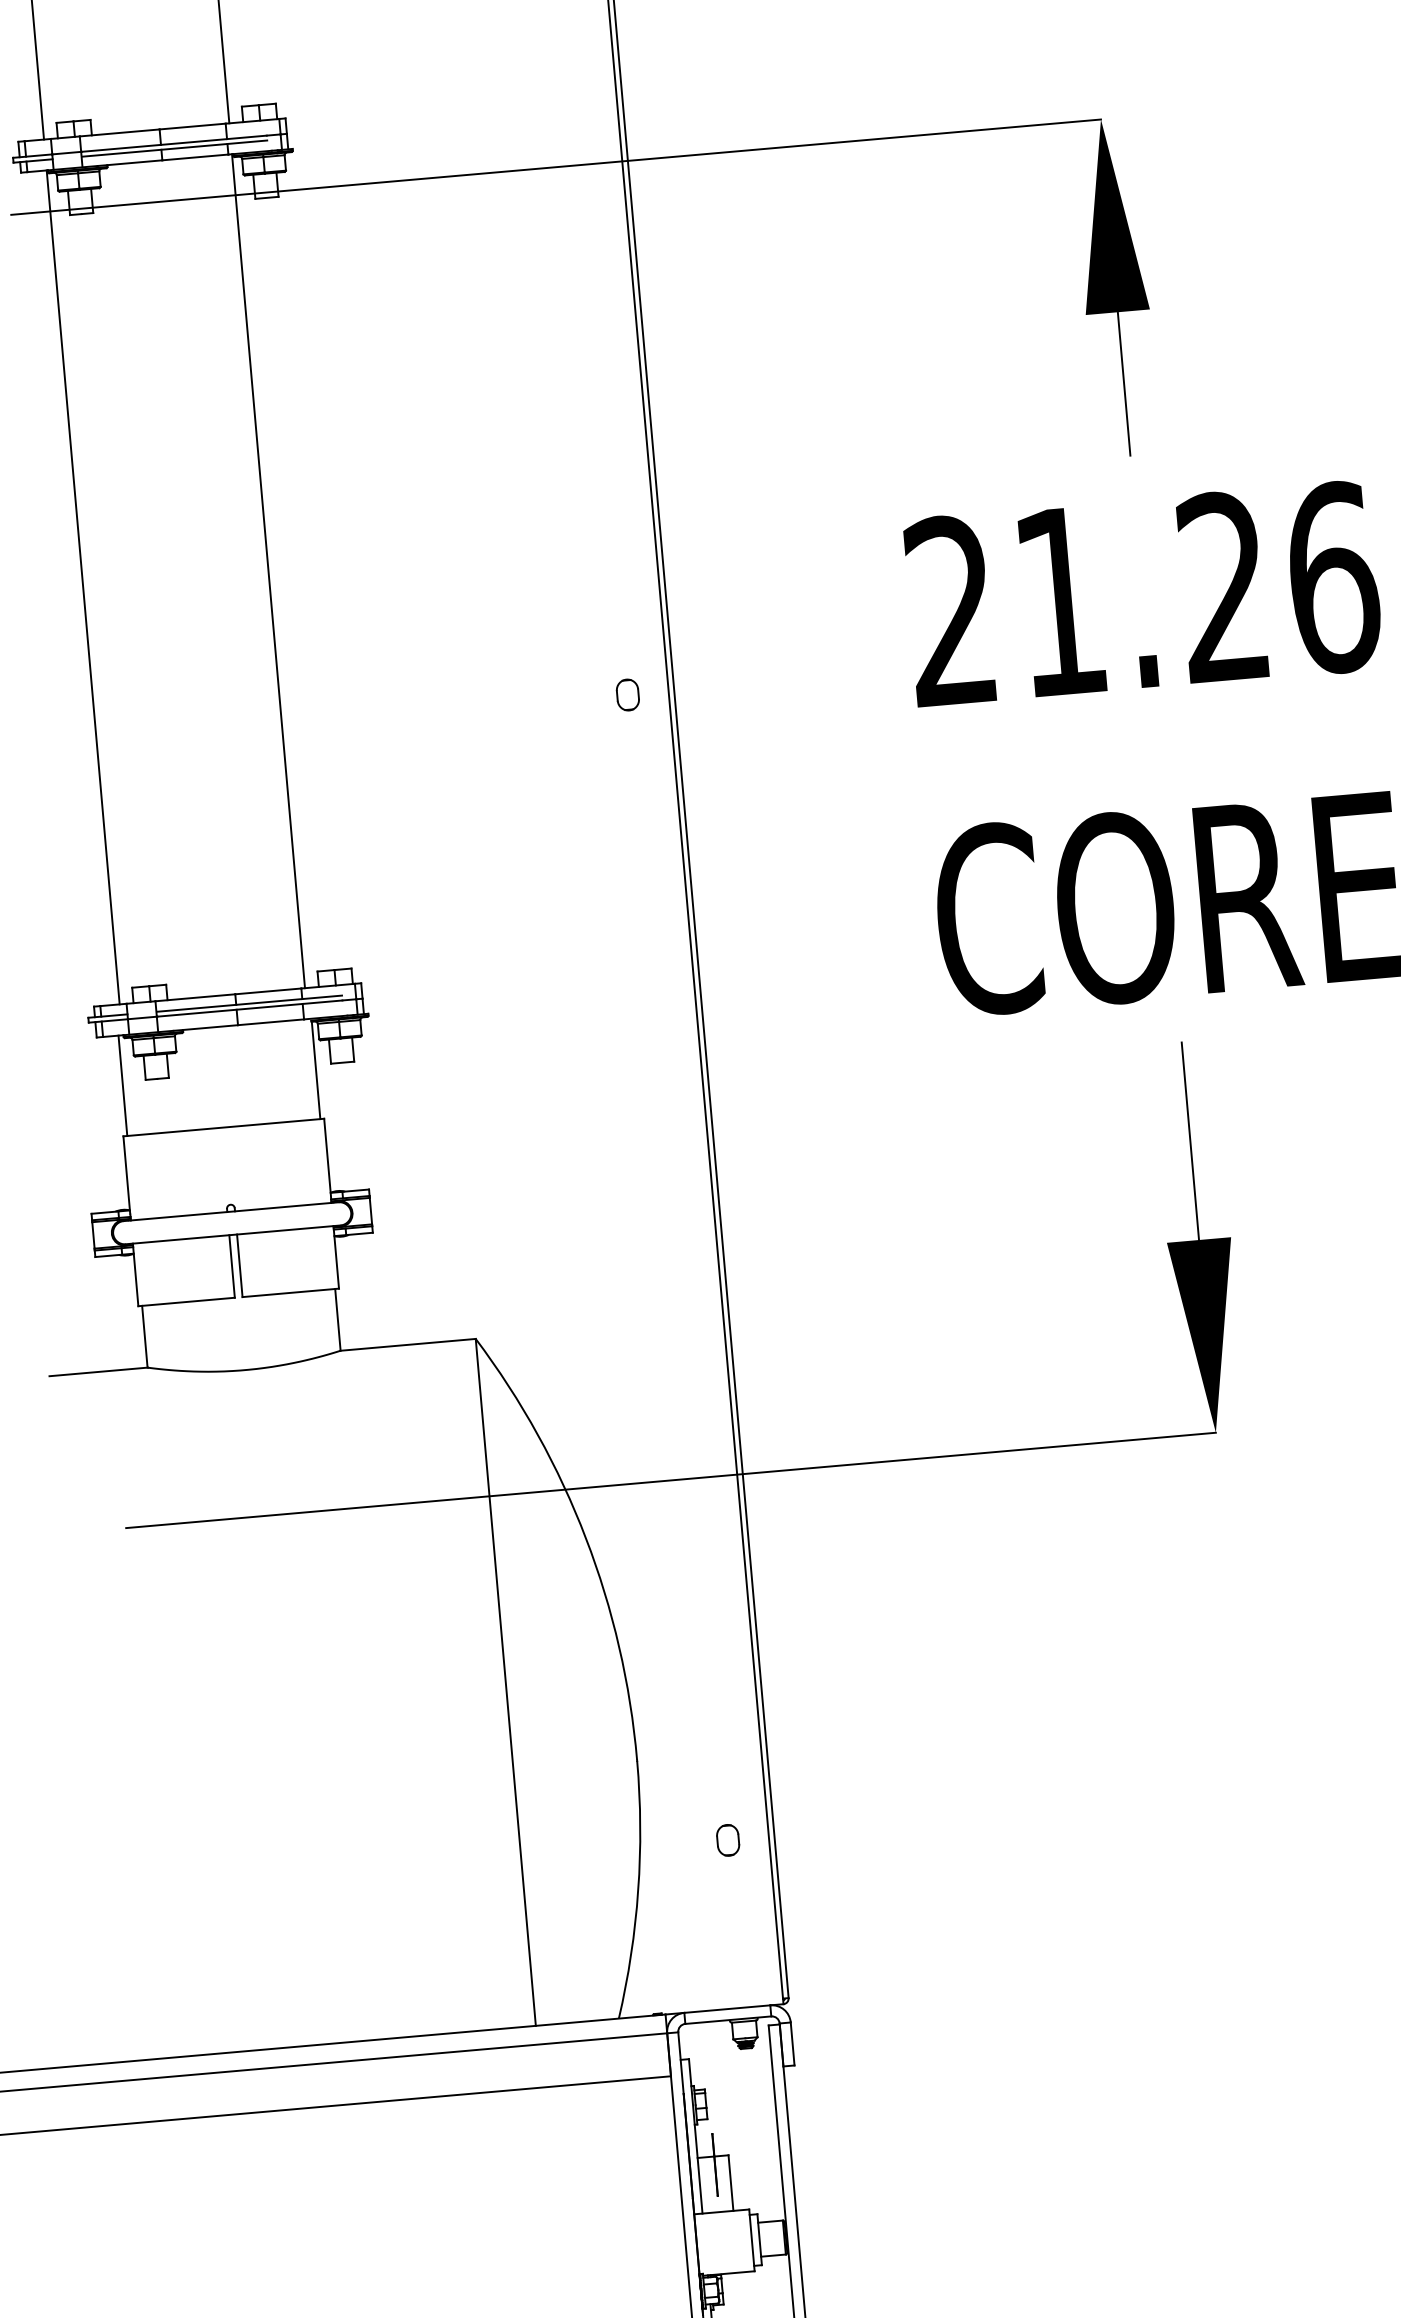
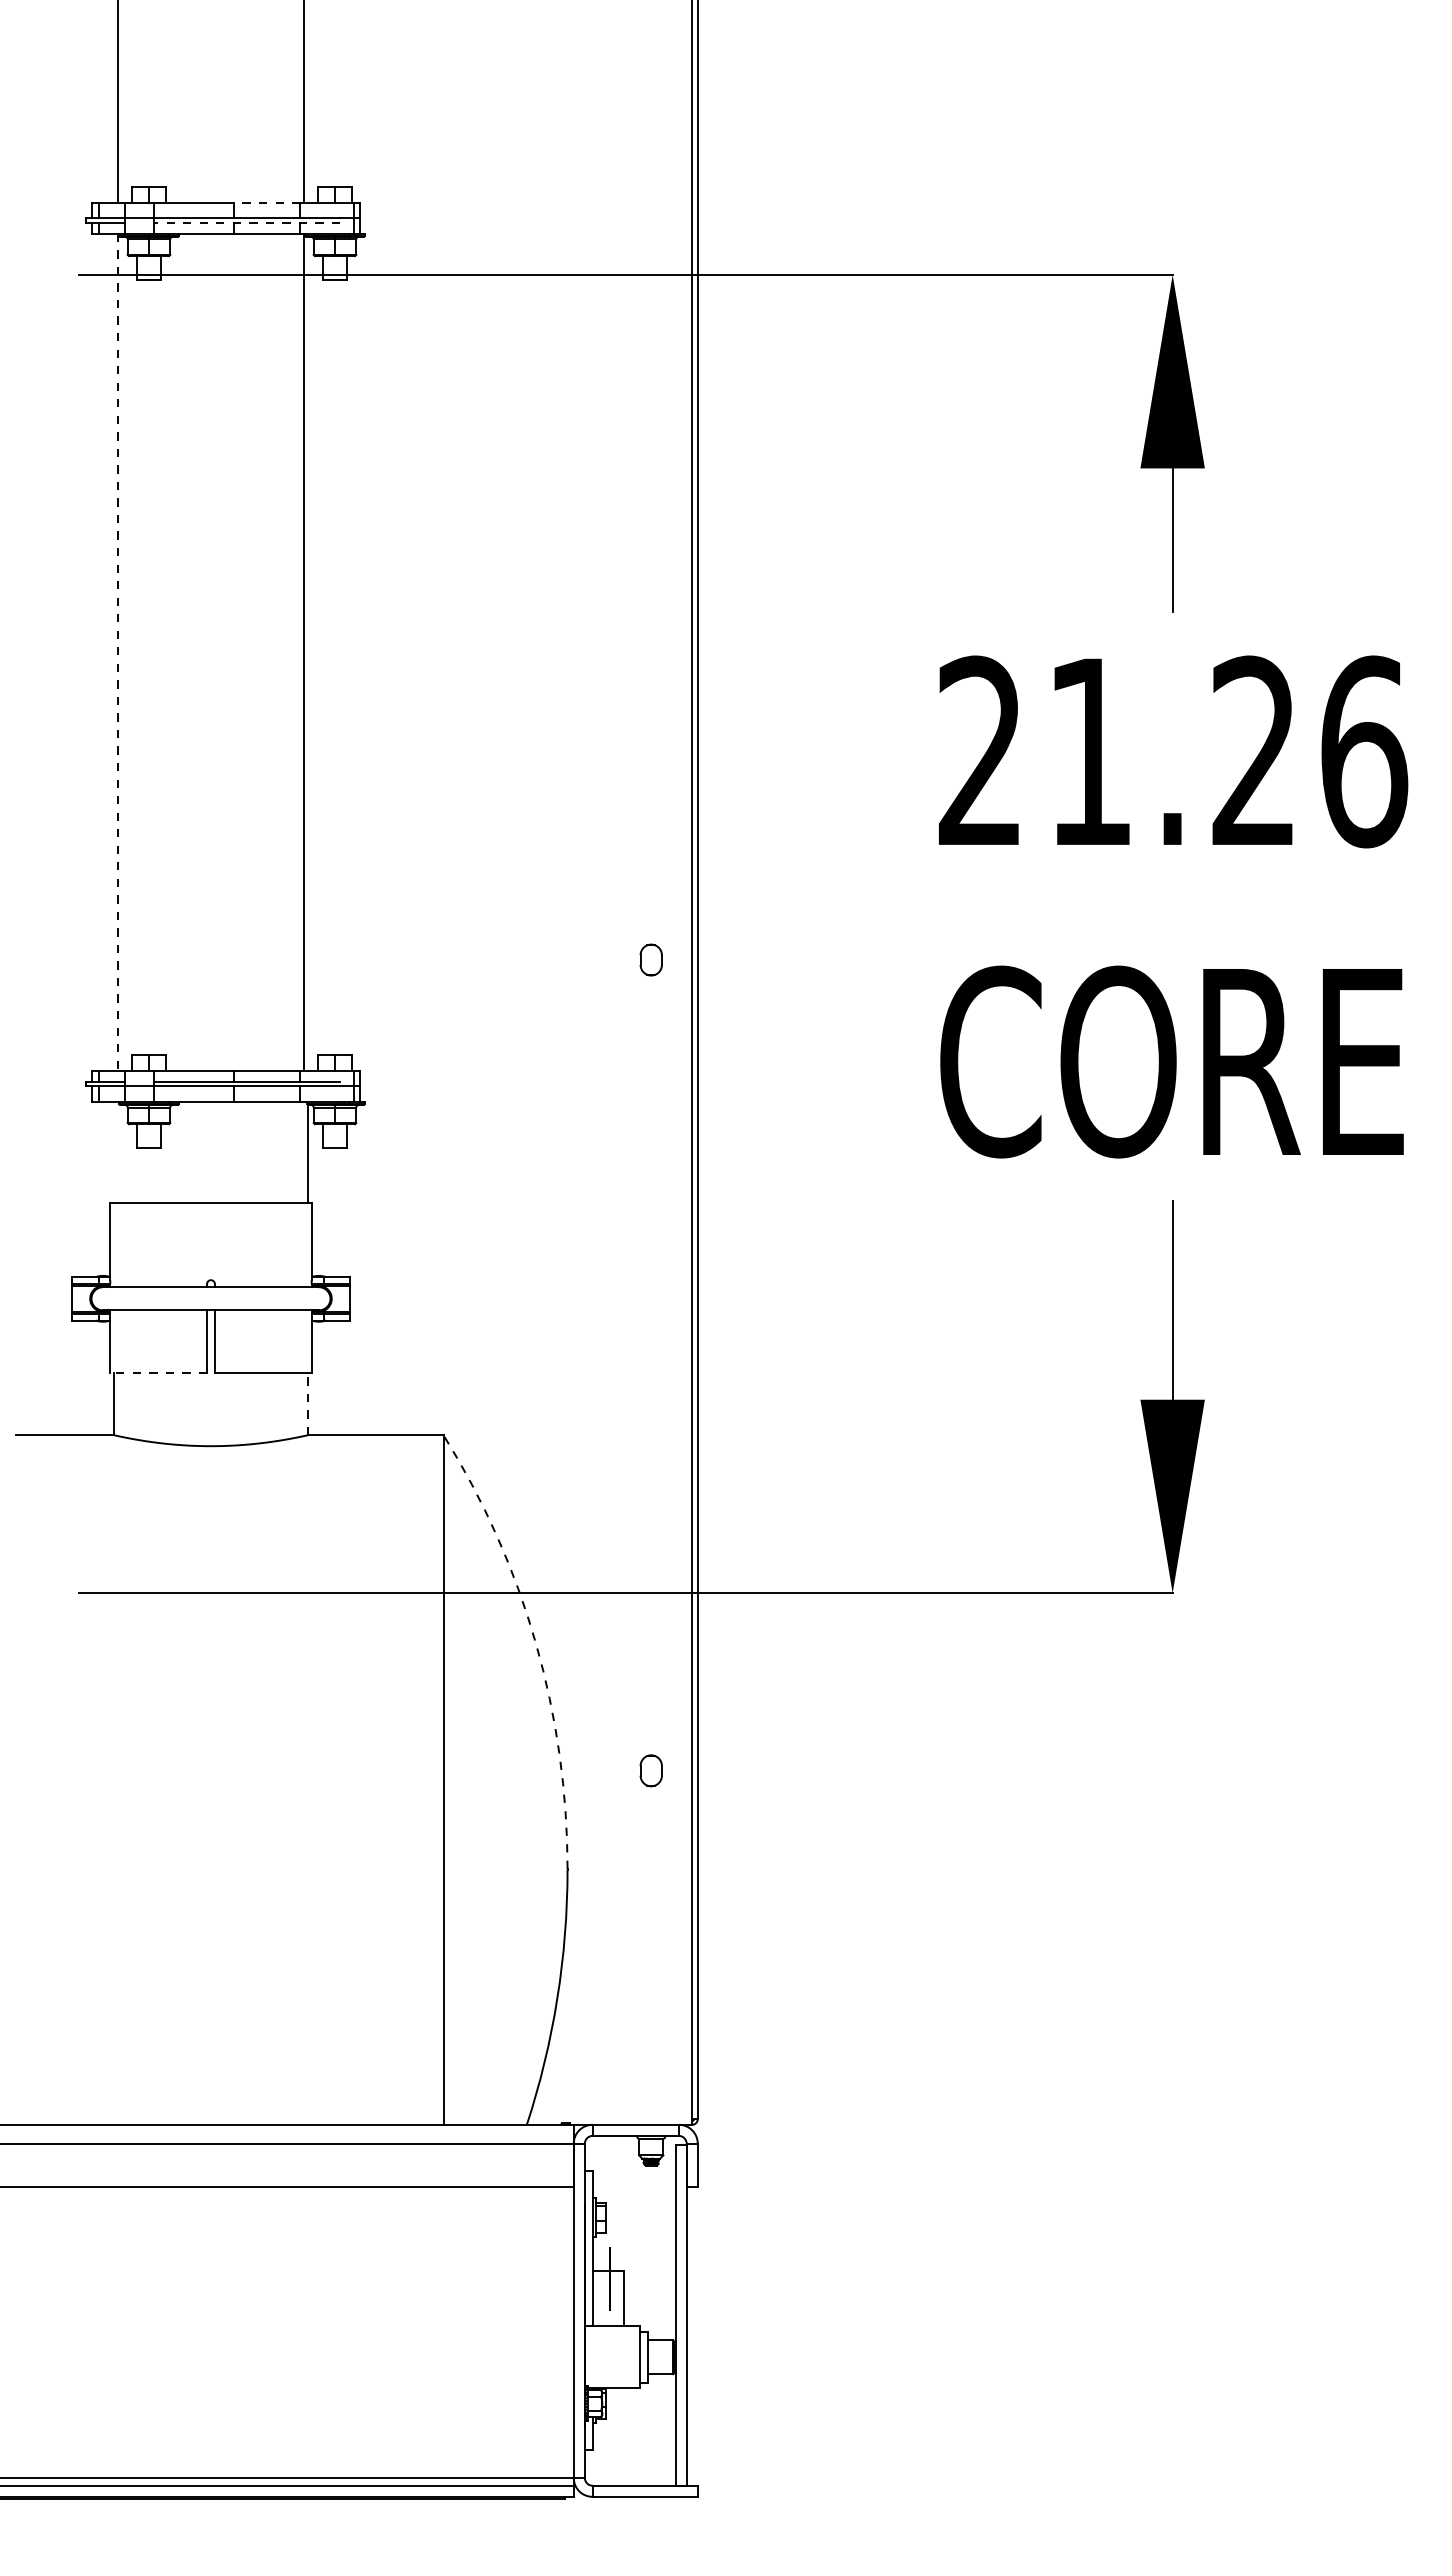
line: (191, 126) -> (266, 202), solid -> dashed
line: (174, 148) -> (247, 223), solid -> dashed
line: (82, 587) -> (117, 652), solid -> dashed
part: (627, 694) -> (650, 959), moved
line: (123, 1084) -> (114, 1151), removed
line: (186, 1302) -> (158, 1373), solid -> dashed
line: (337, 1319) -> (307, 1403), solid -> dashed
arc: (585, 1538) -> (535, 1643), solid -> dashed
part: (727, 1840) -> (650, 1770), moved

